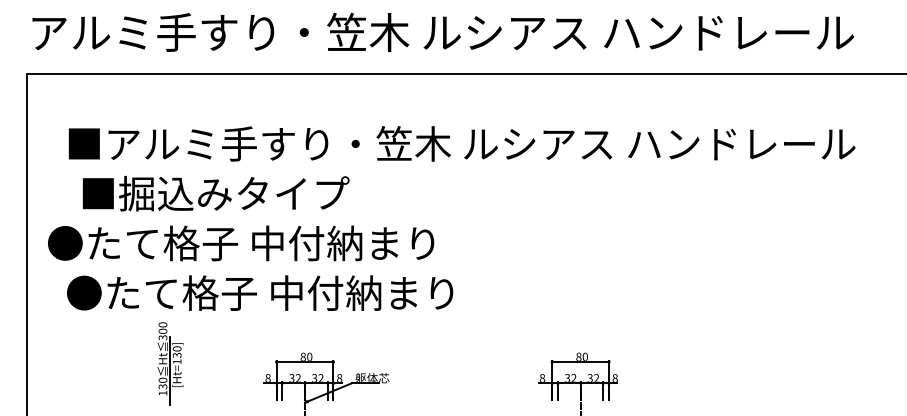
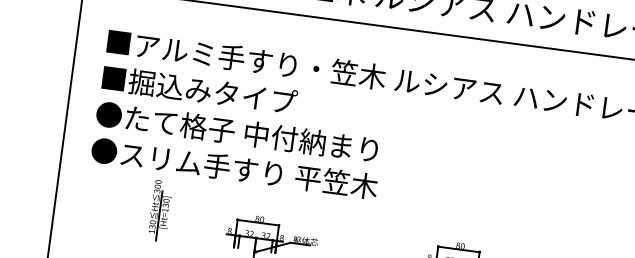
text: (215, 193) -> (199, 90), moved
text: (241, 243) -> (237, 132), moved
text: (283, 292) -> (249, 170), ●たて格子 中付納まり -> ●スリム手すり 平笠木

